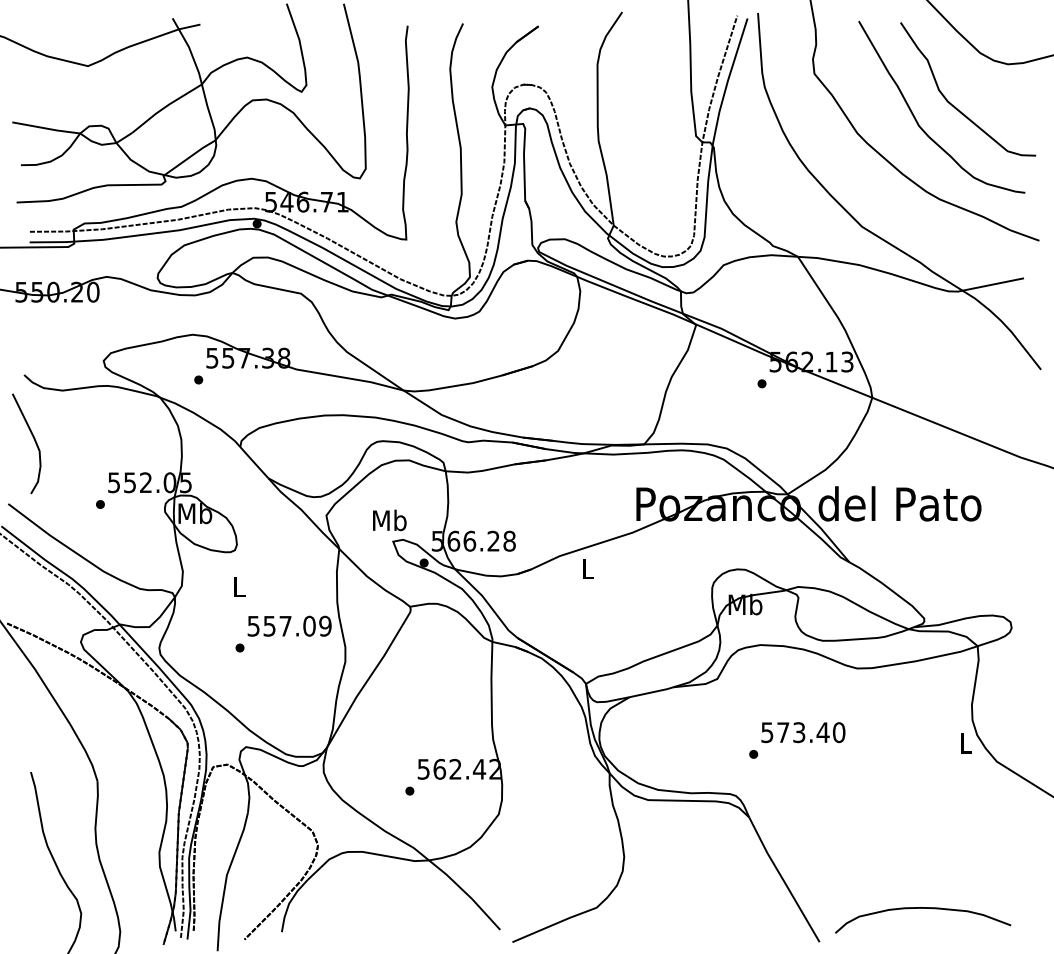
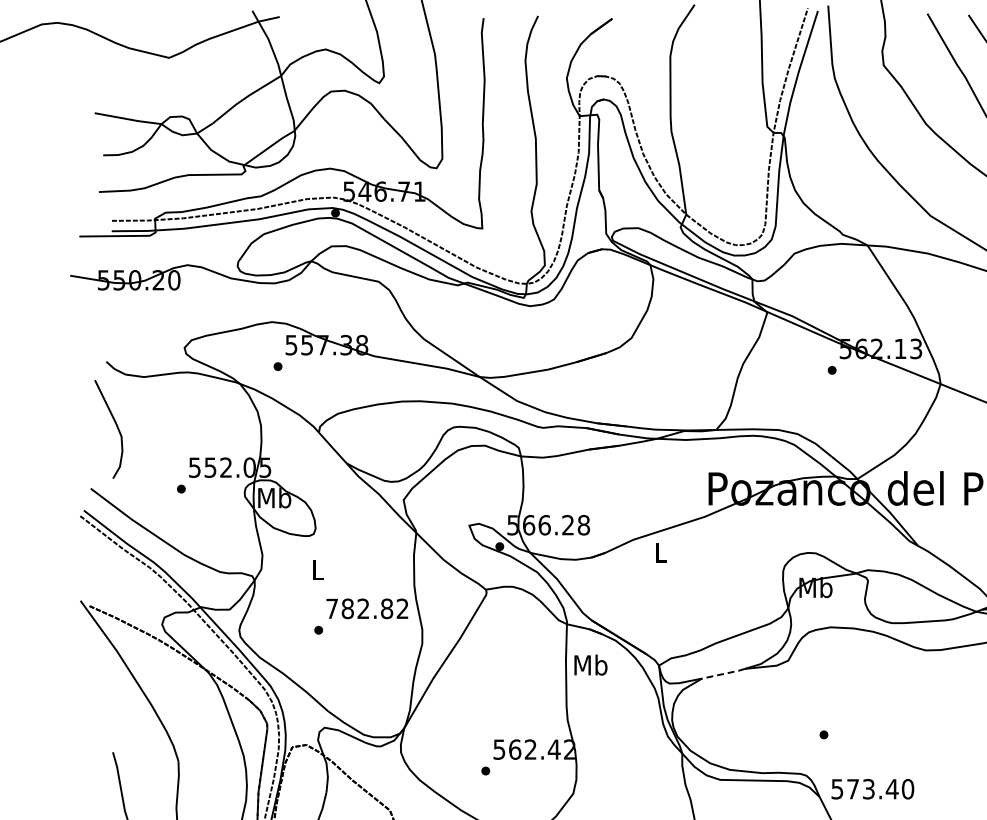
text: (389, 520) -> (590, 665), moved
text: (289, 625) -> (367, 608), 557.09 -> 782.82
line: (651, 692) -> (723, 674), solid -> dashed
text: (803, 732) -> (872, 789), moved

